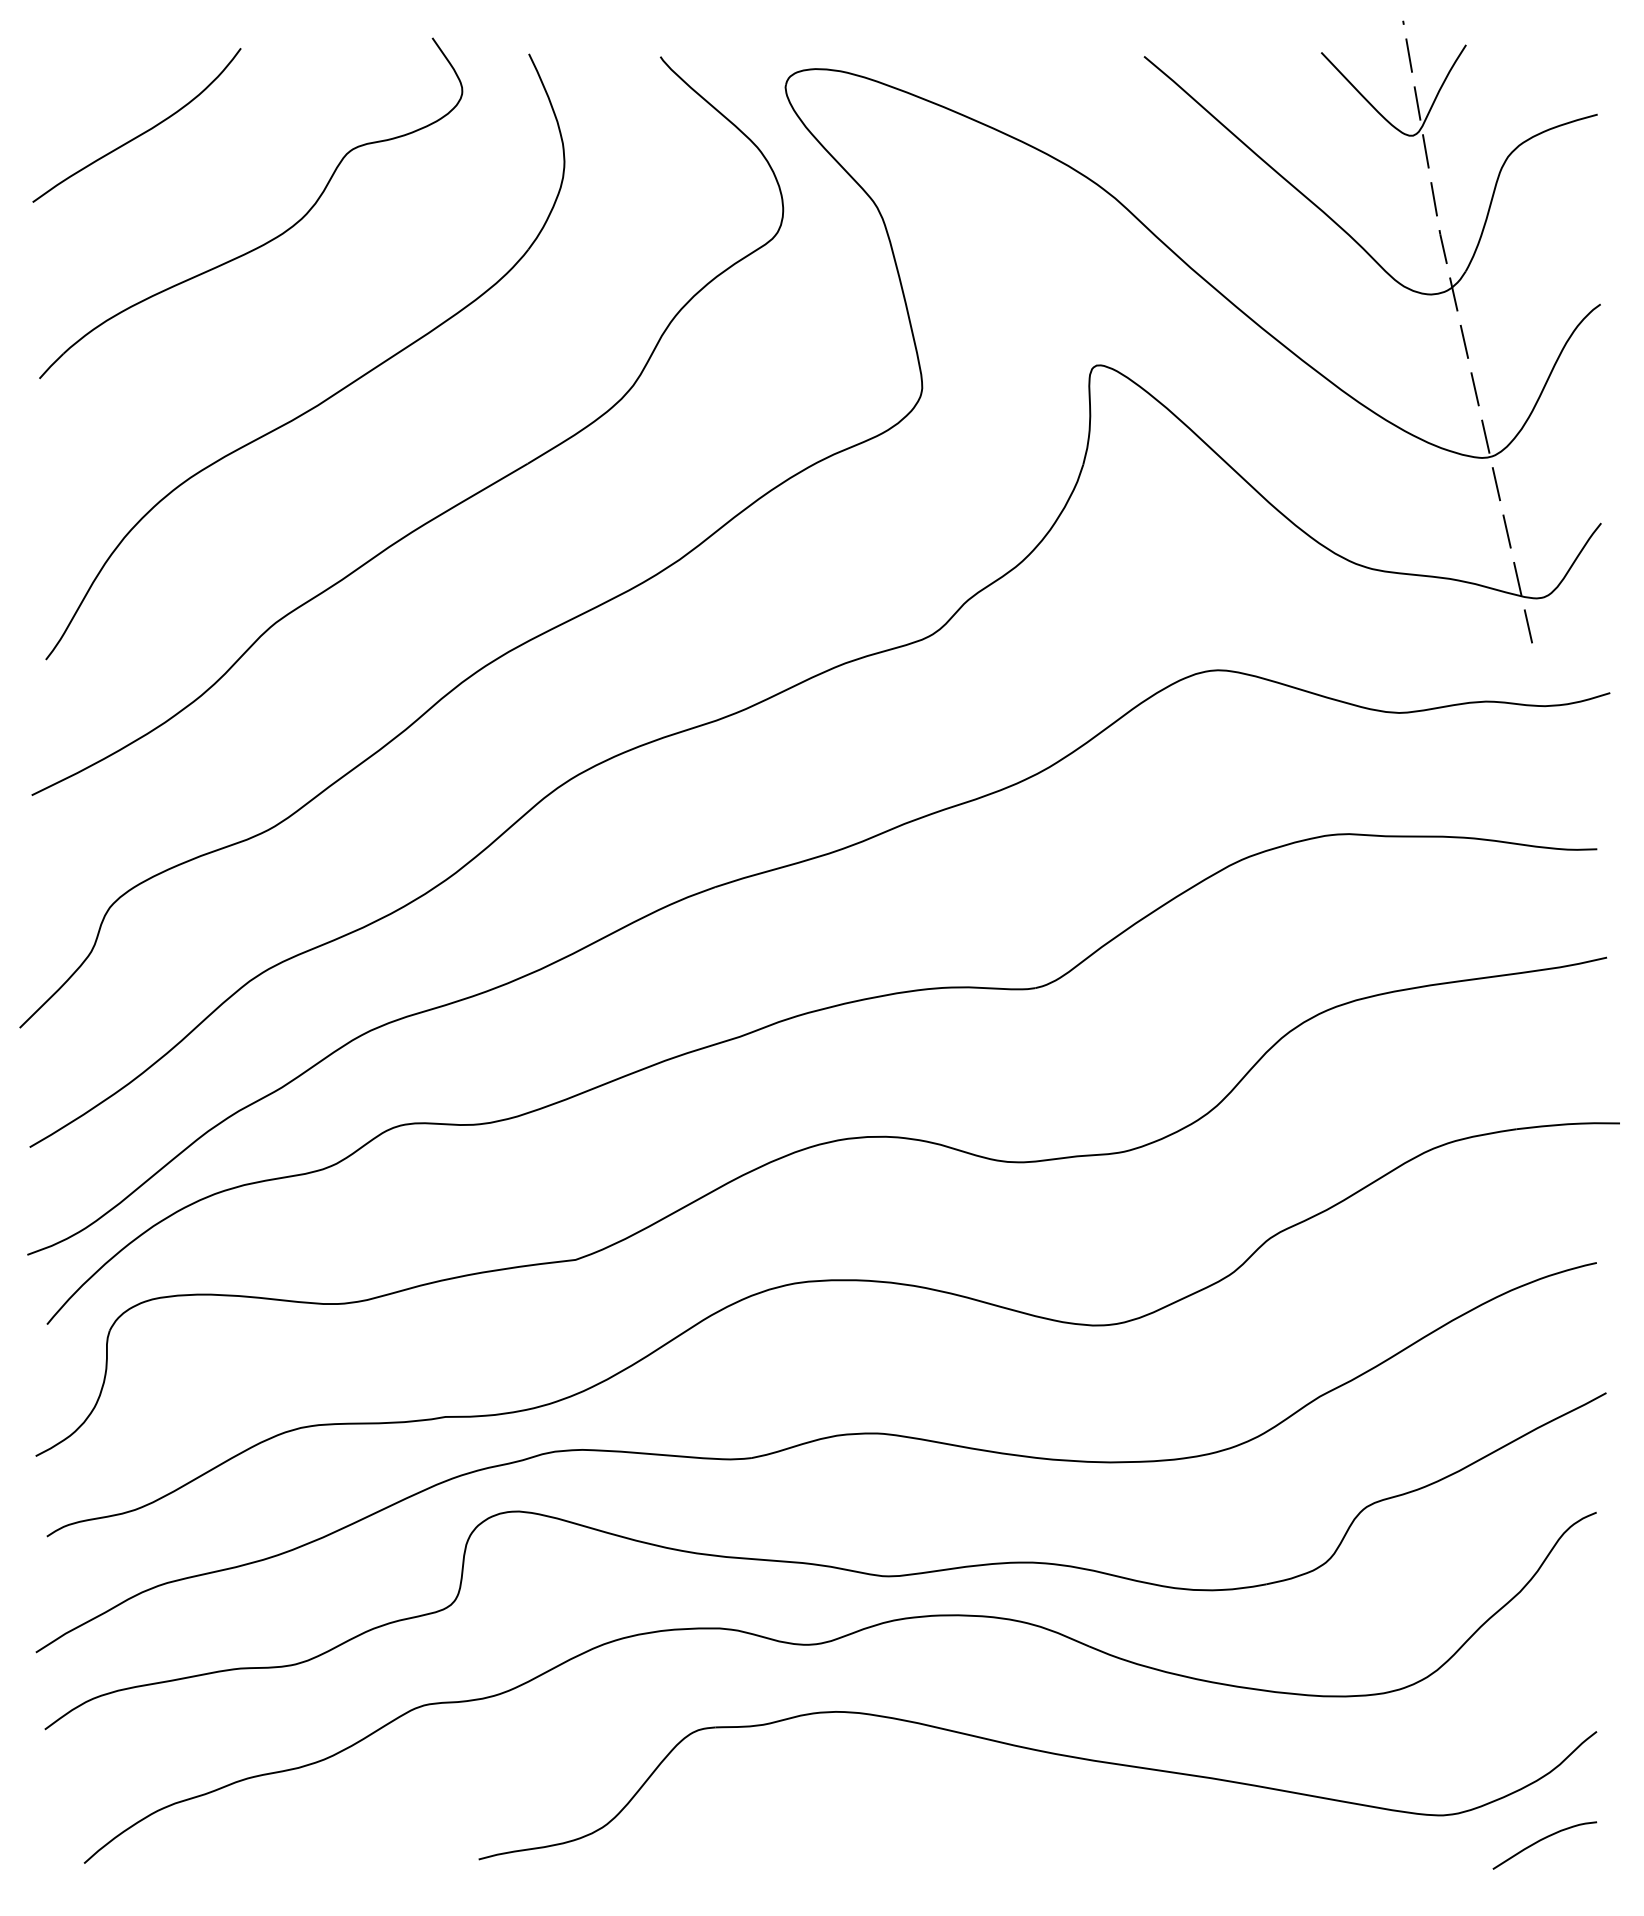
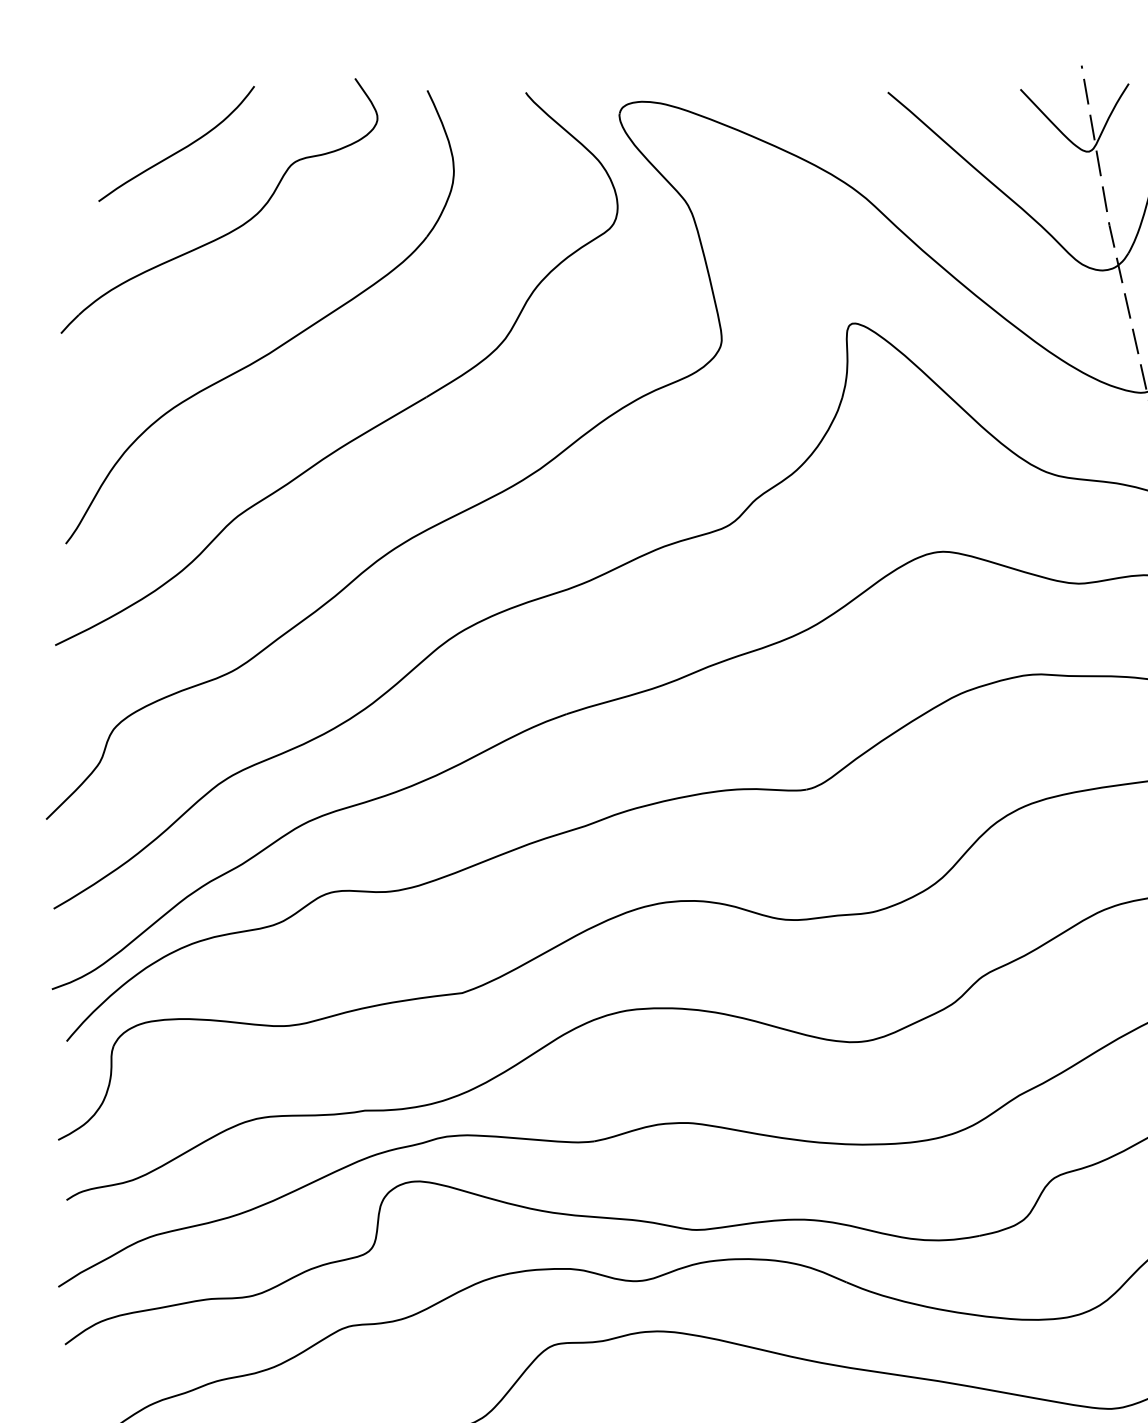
curve: (142, 132) -> (180, 149), moved

